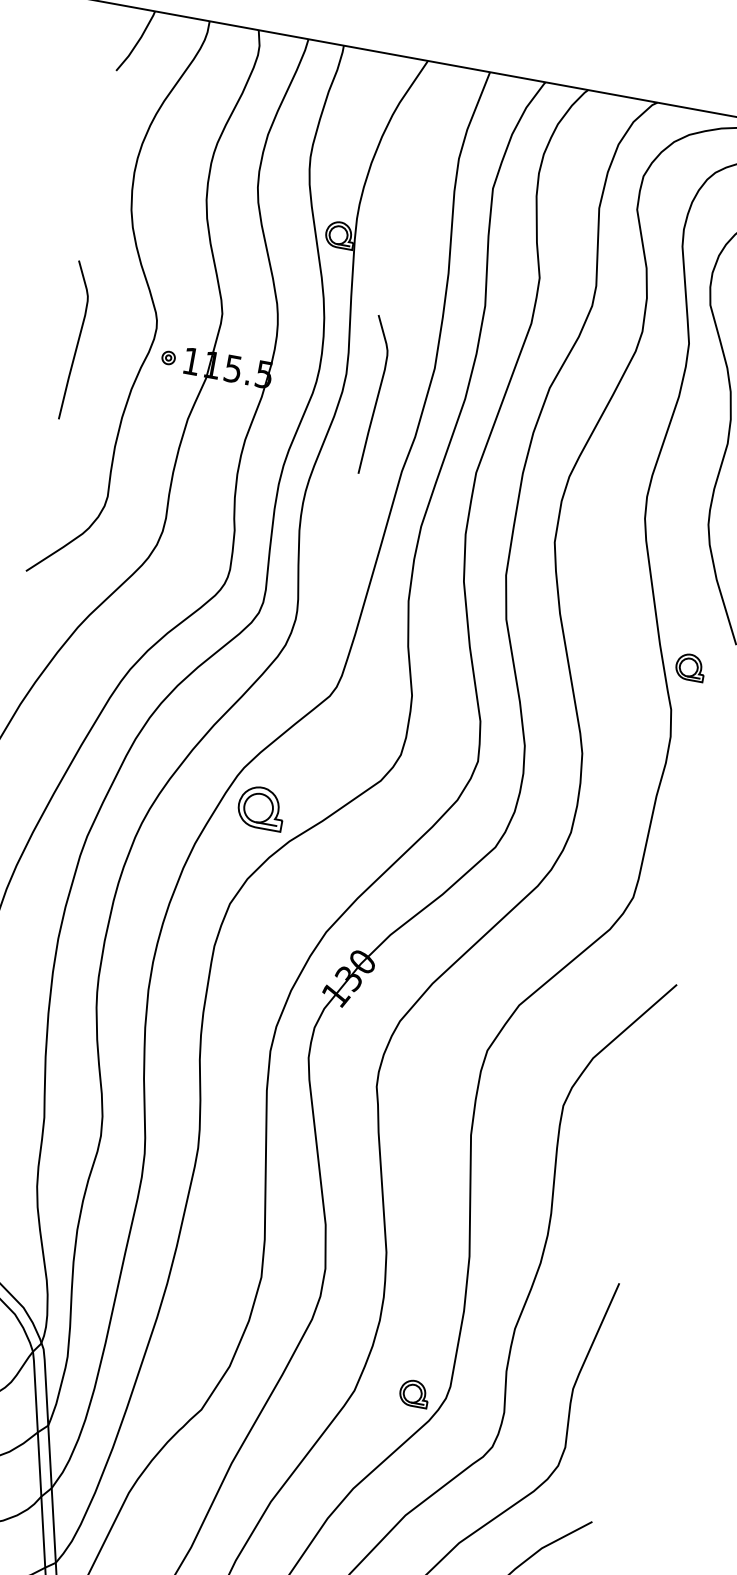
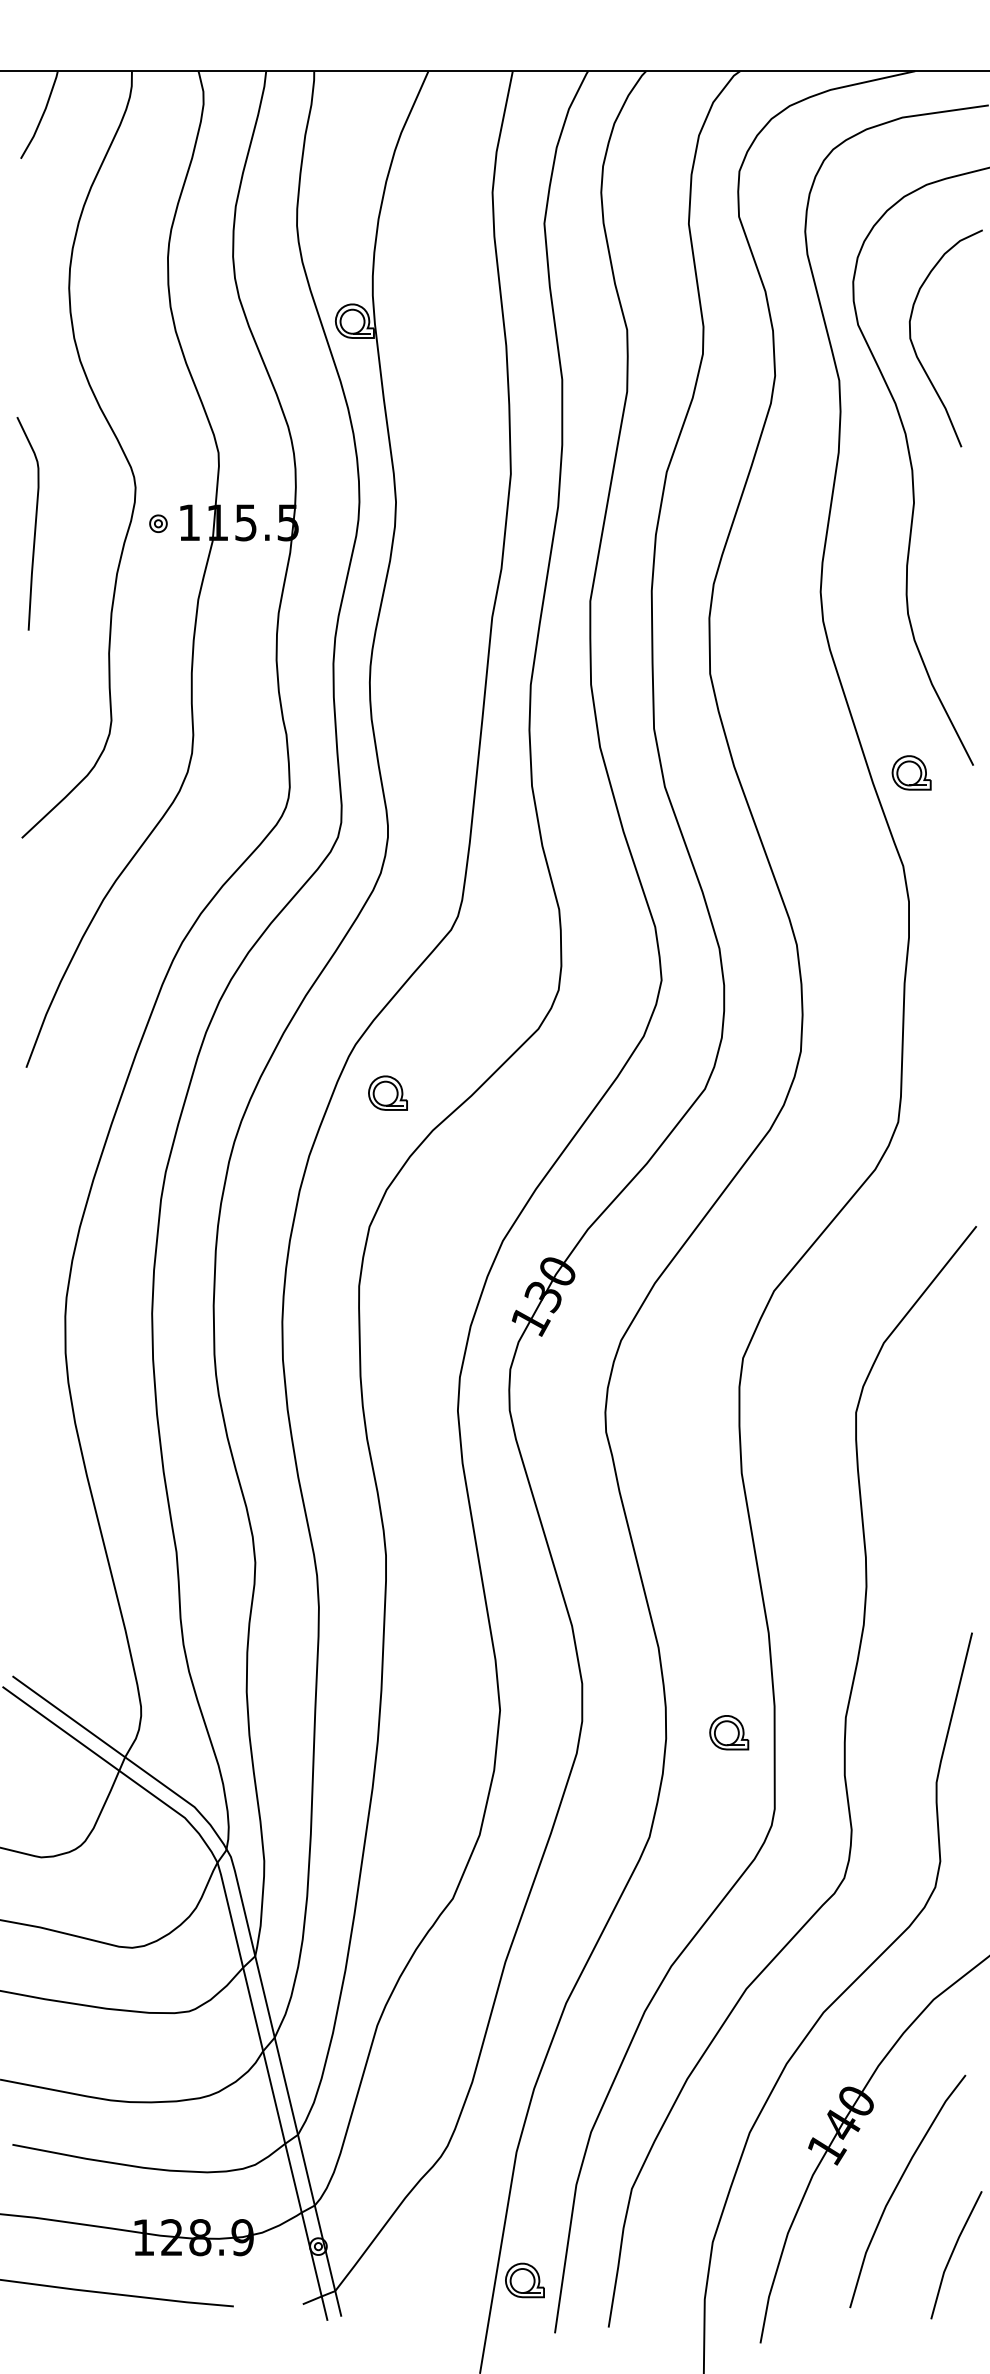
curve: (377, 395) -> (441, 523), removed
part: (690, 667) -> (911, 772), moved
part: (261, 807) -> (387, 1092), size x0.62
part: (414, 1393) -> (729, 1732), moved

